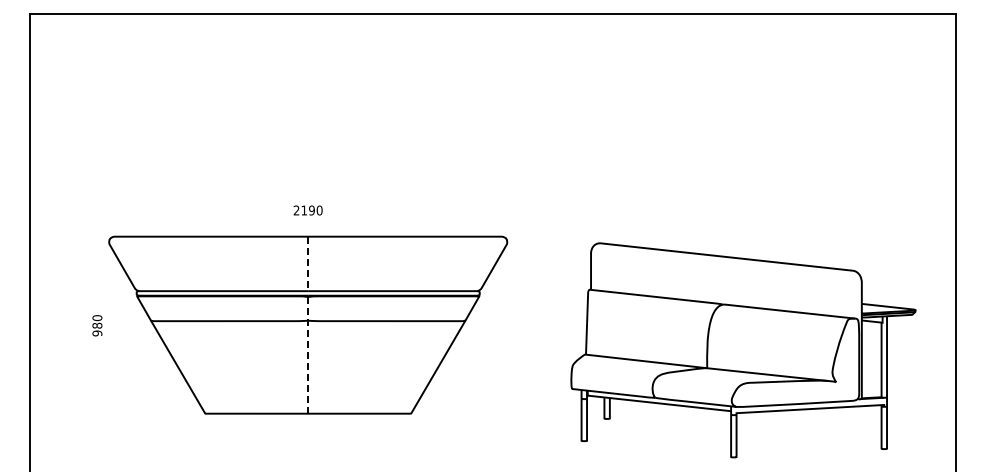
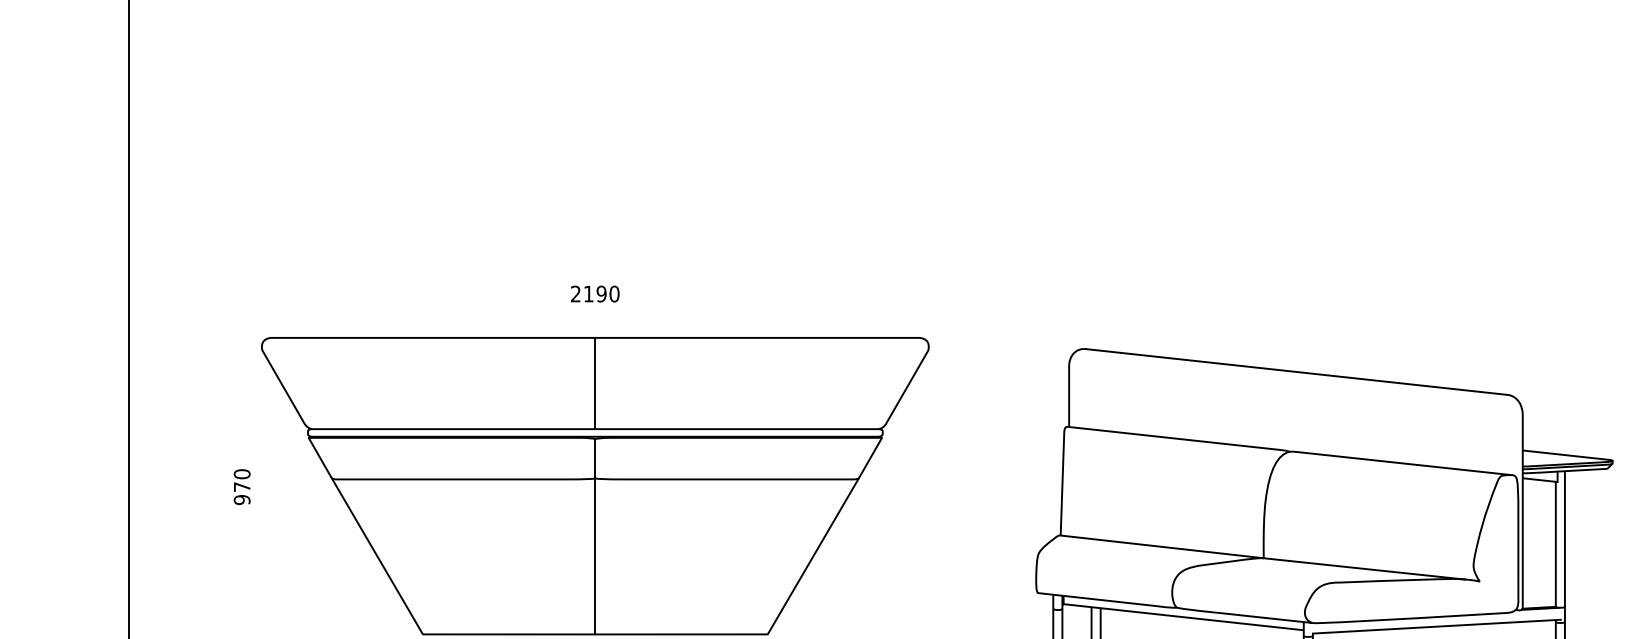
line: (308, 264) -> (595, 384), dashed -> solid
text: (97, 325) -> (242, 486), 980 -> 970
line: (308, 355) -> (595, 536), dashed -> solid

